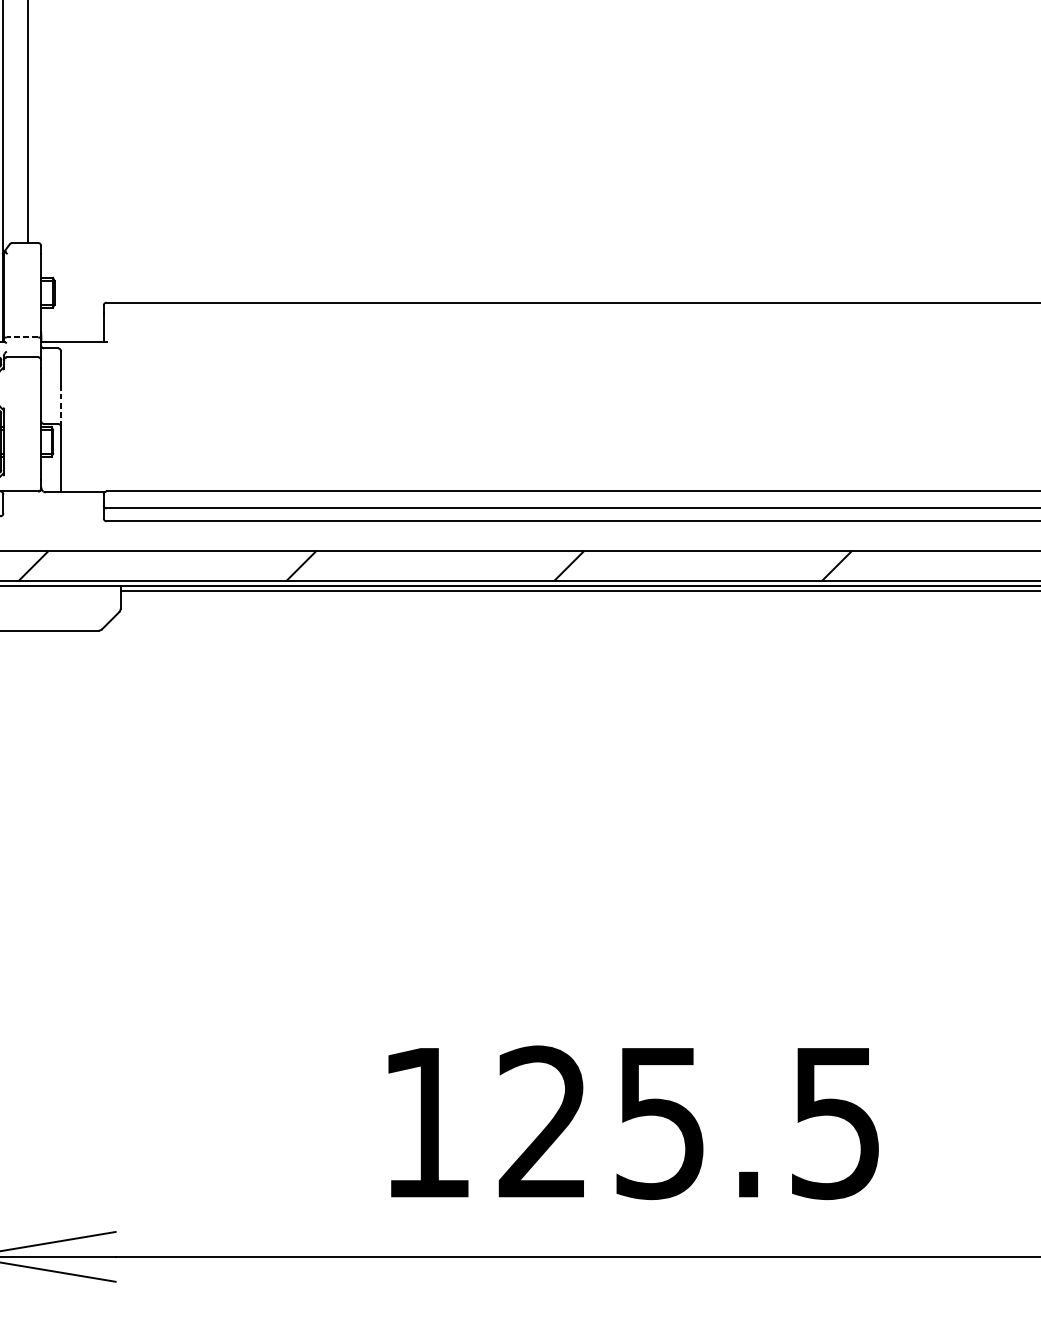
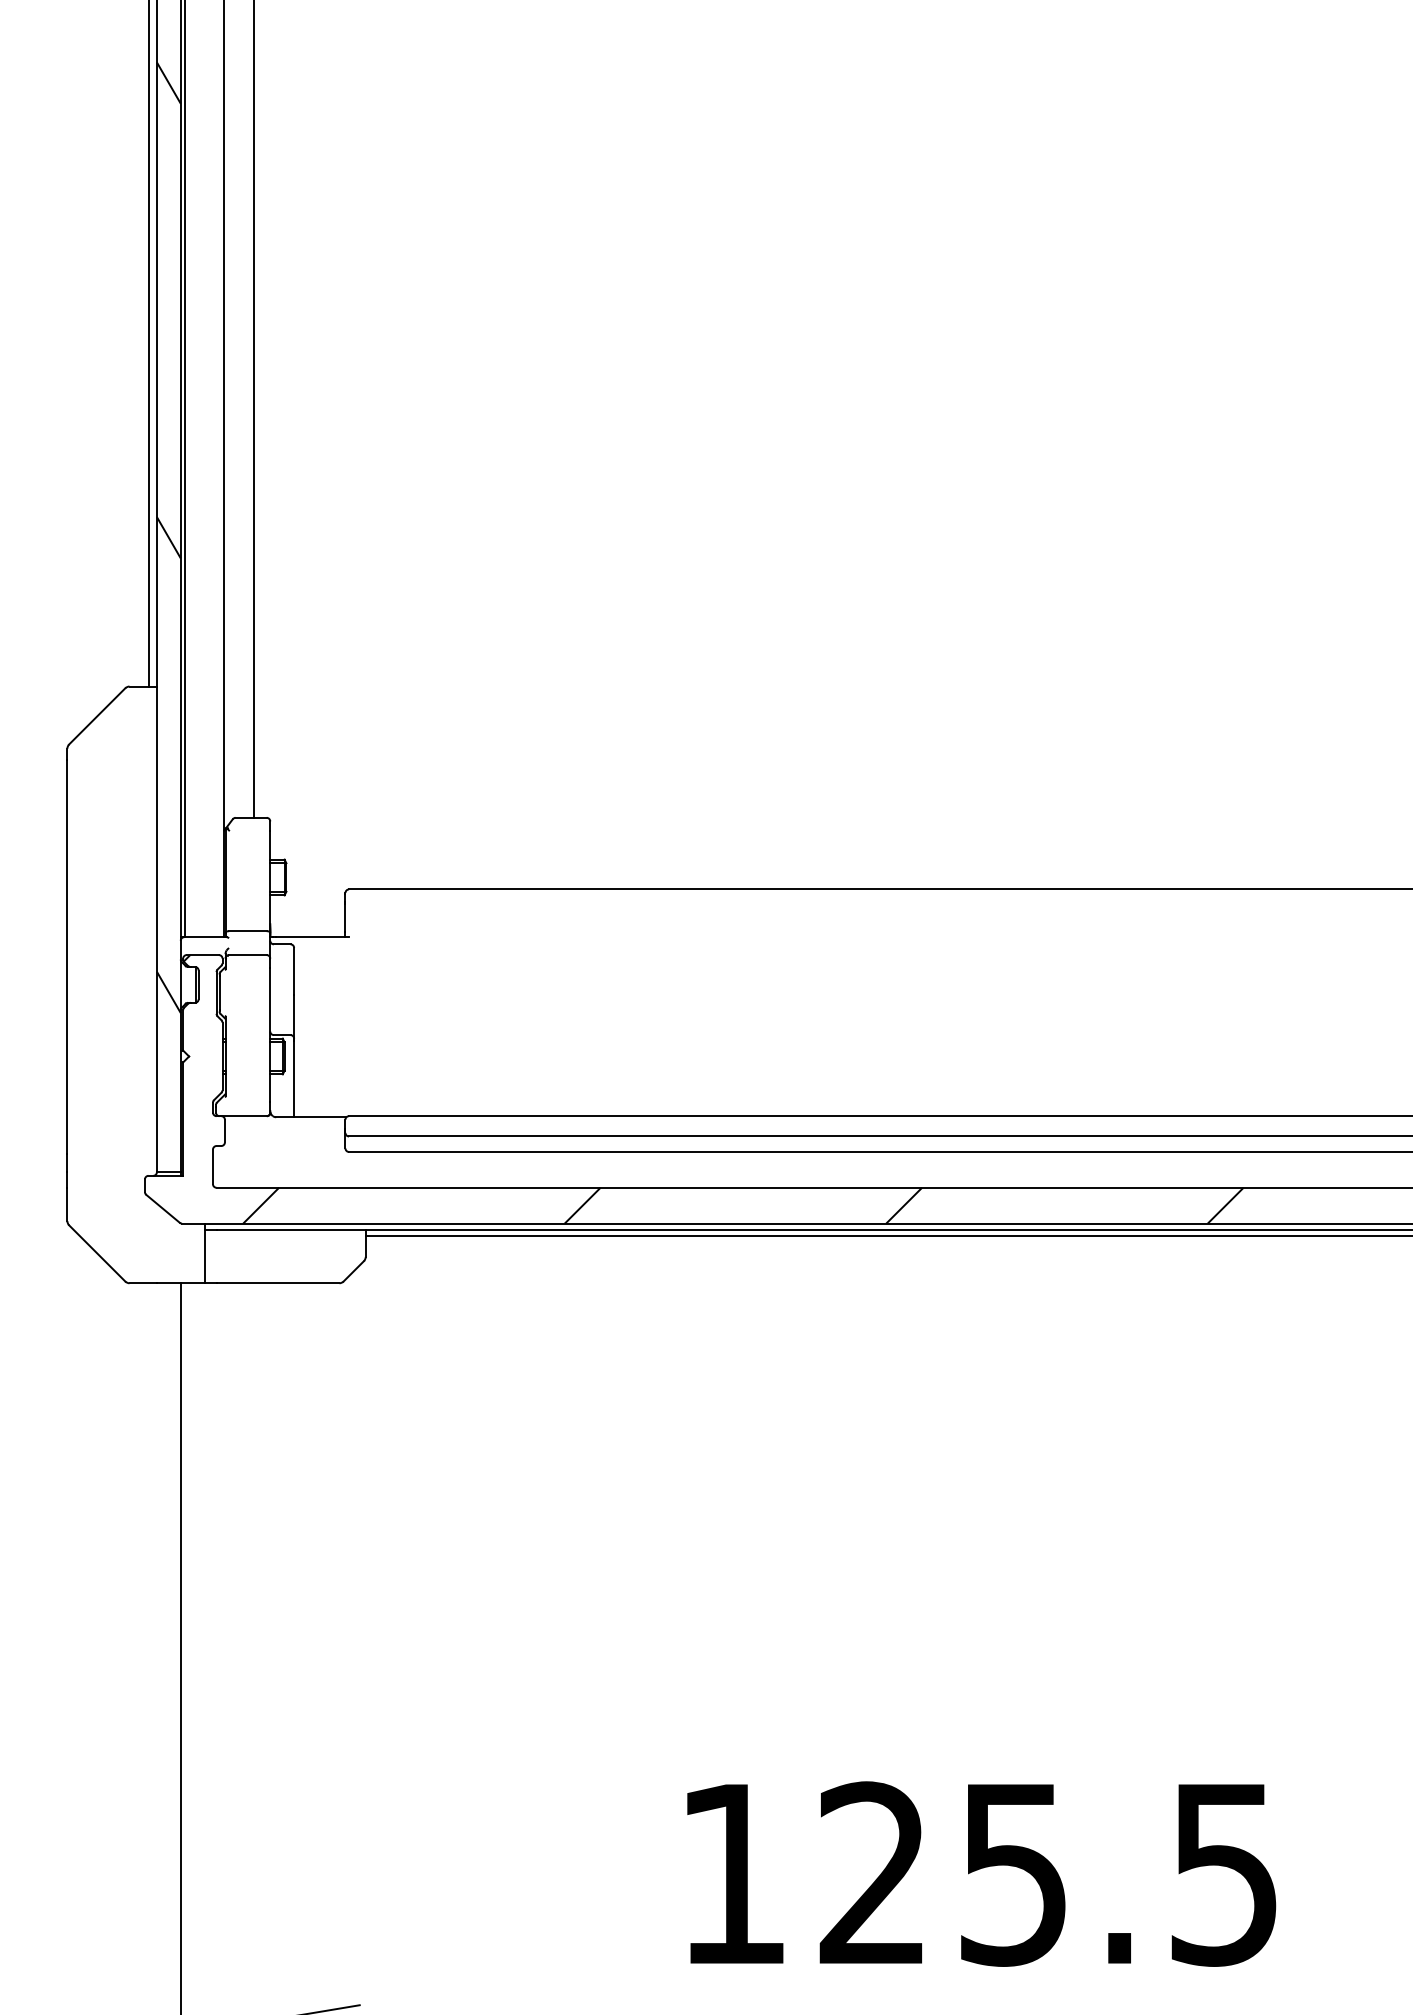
line: (22, 337) -> (247, 931), dashed -> solid
line: (61, 408) -> (294, 1016), dashed -> solid

